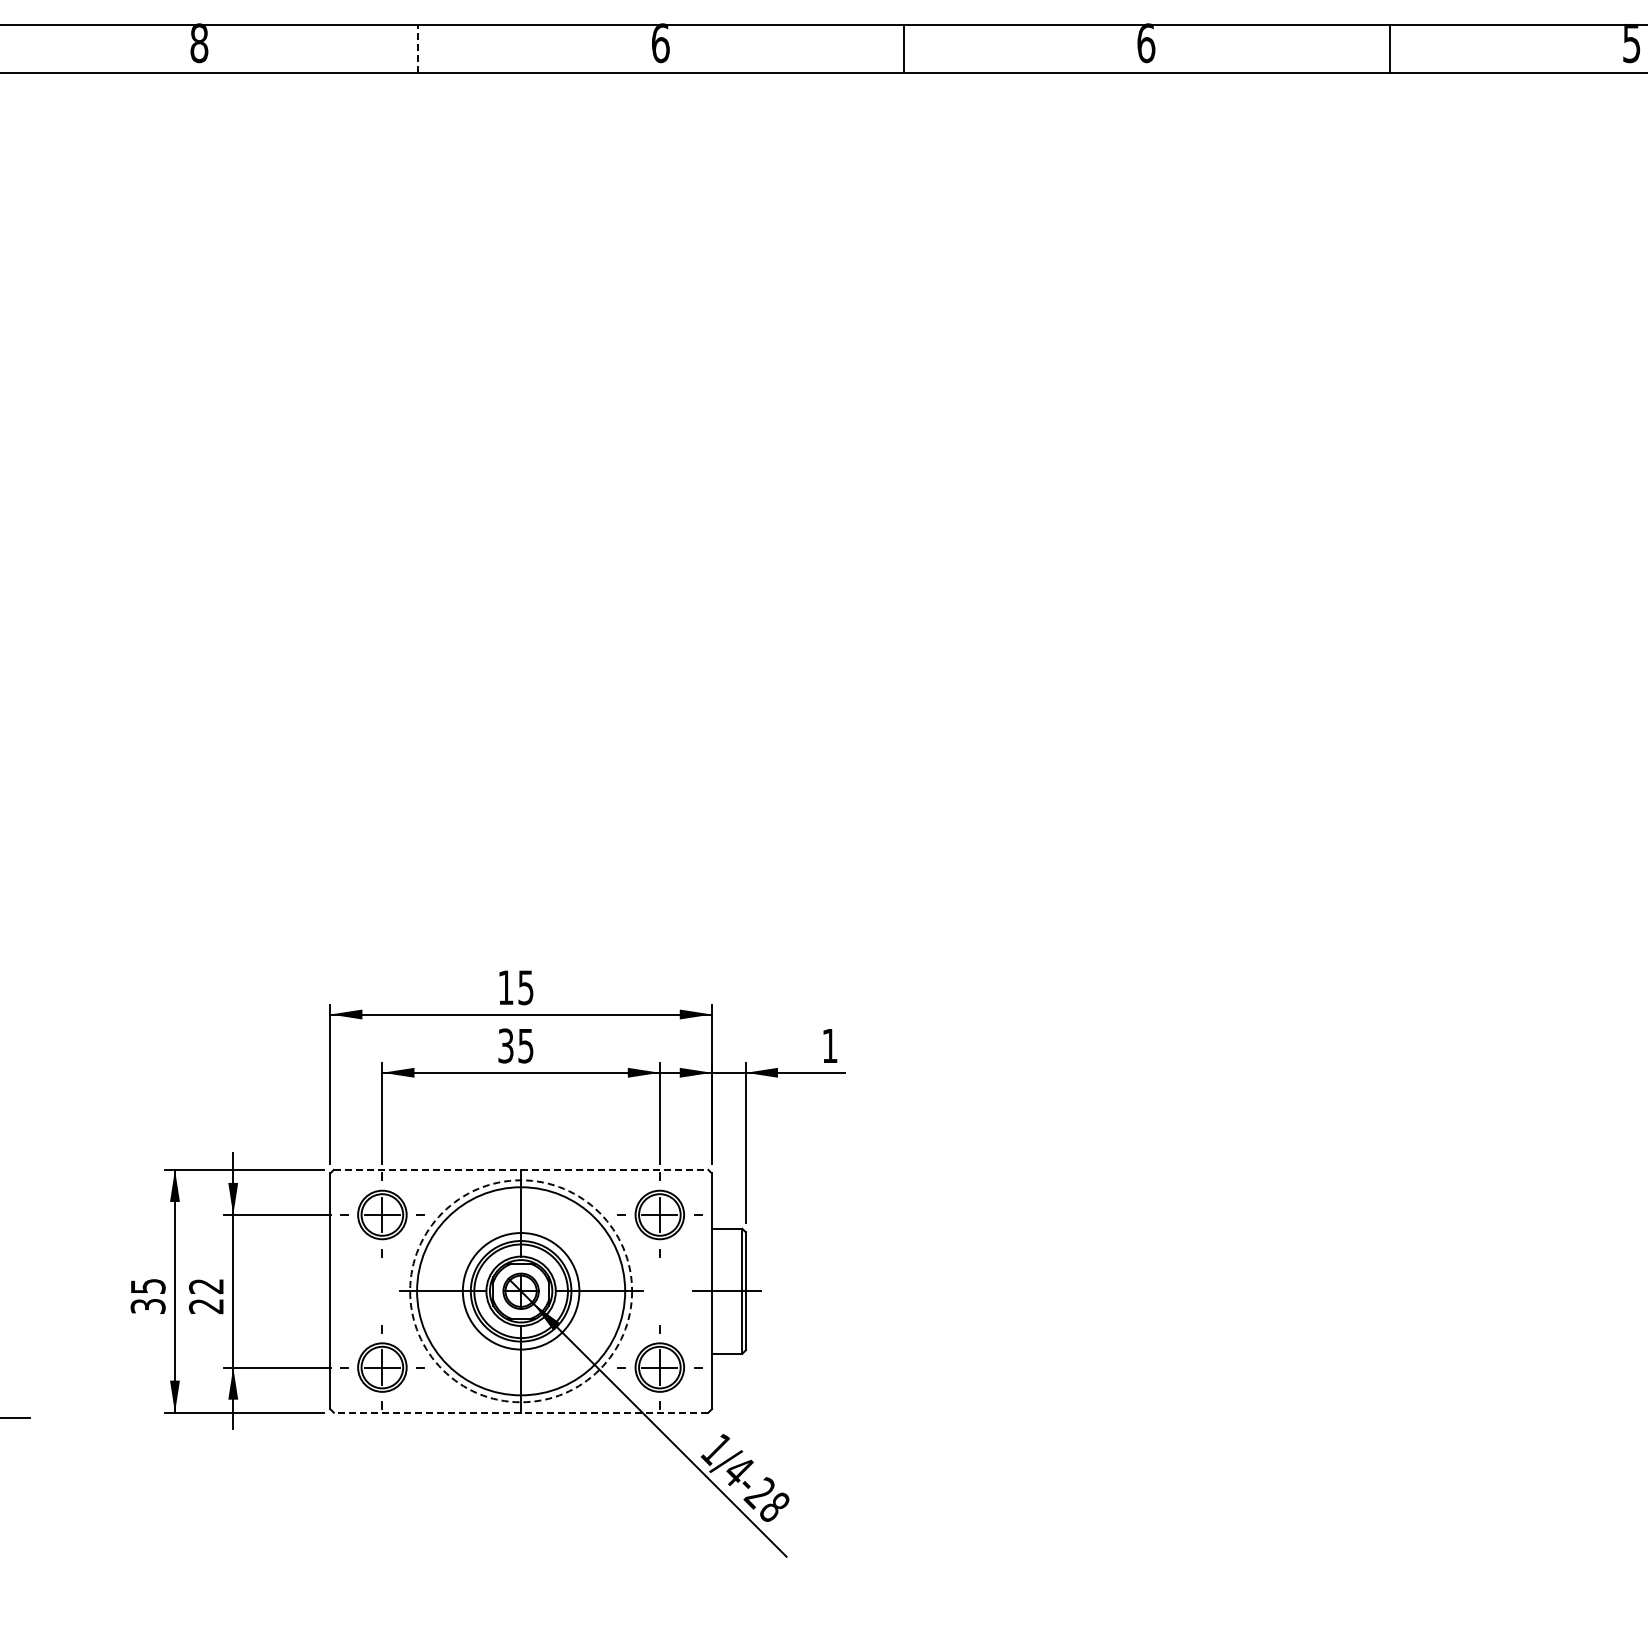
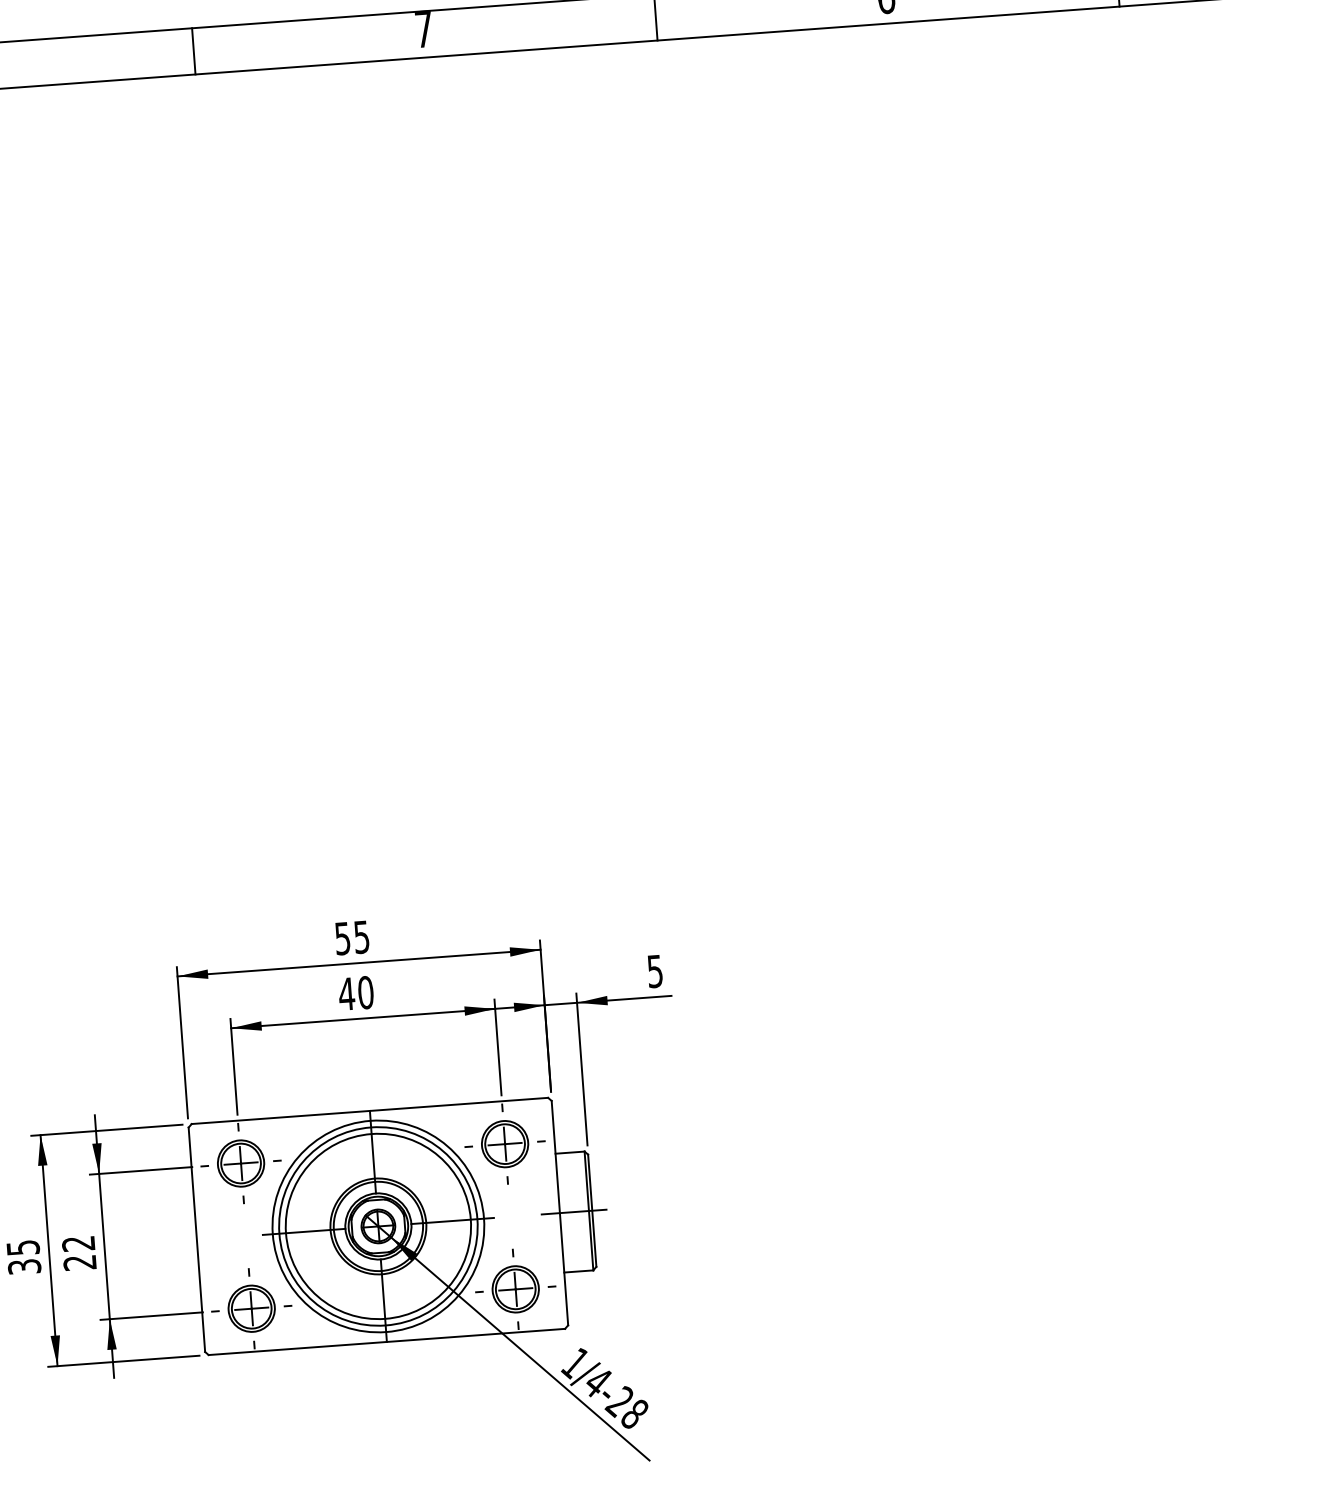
text: (660, 43) -> (423, 29), 6 -> 7
line: (418, 48) -> (193, 51), dashed -> solid
text: (505, 987) -> (342, 938), 15 -> 55
text: (515, 1045) -> (355, 992), 35 -> 40
text: (829, 1046) -> (654, 971), 1 -> 5
line: (521, 1169) -> (370, 1110), dashed -> solid
circle: (521, 1291) -> (378, 1226), dashed -> solid
circle: (521, 1291) -> (378, 1226), size x1.67
line: (520, 1412) -> (386, 1341), dashed -> solid

